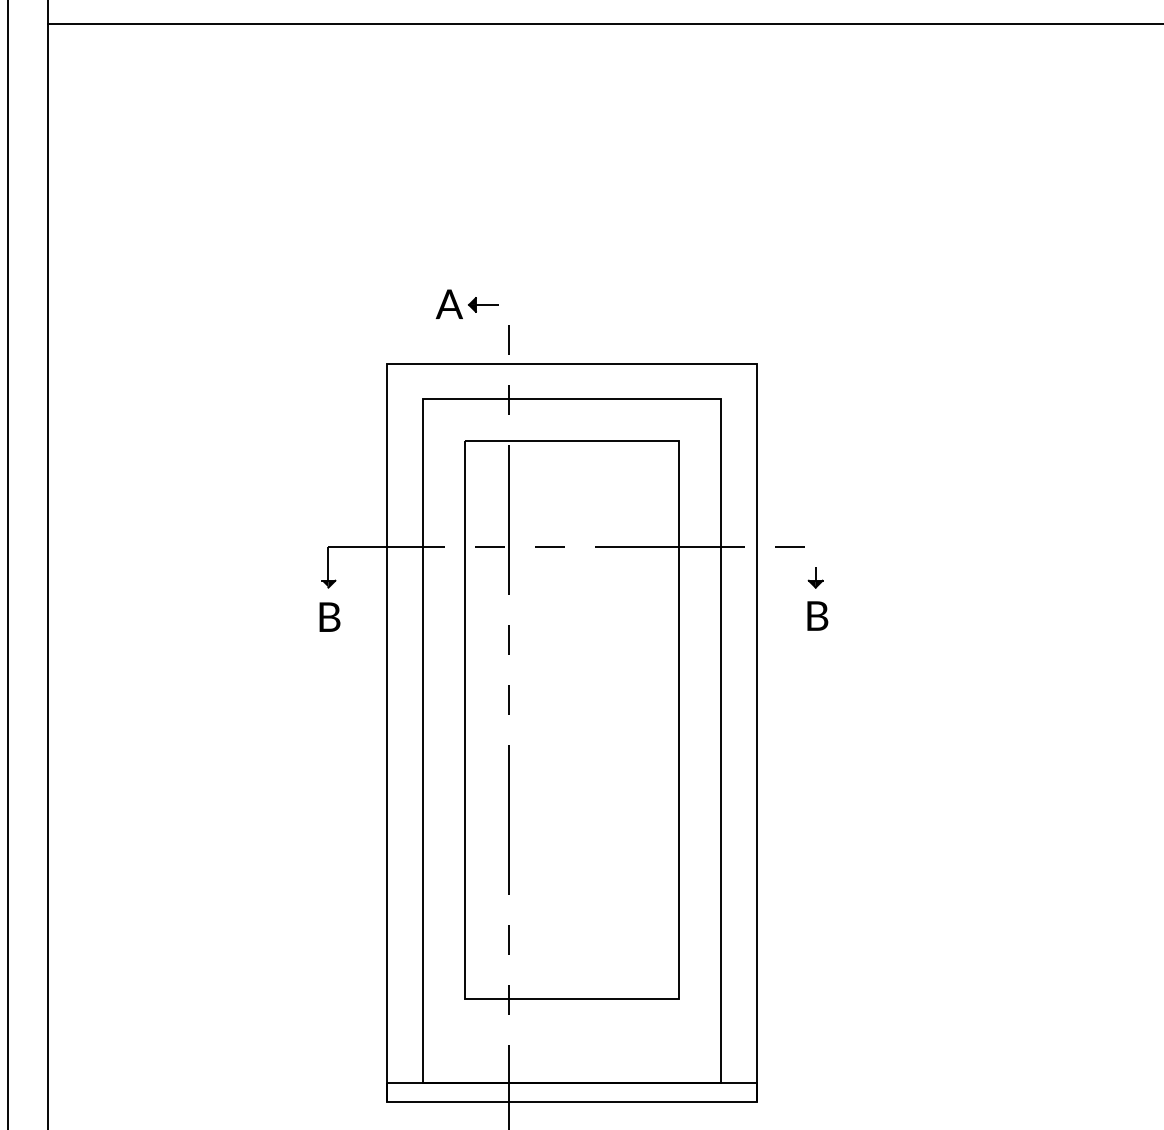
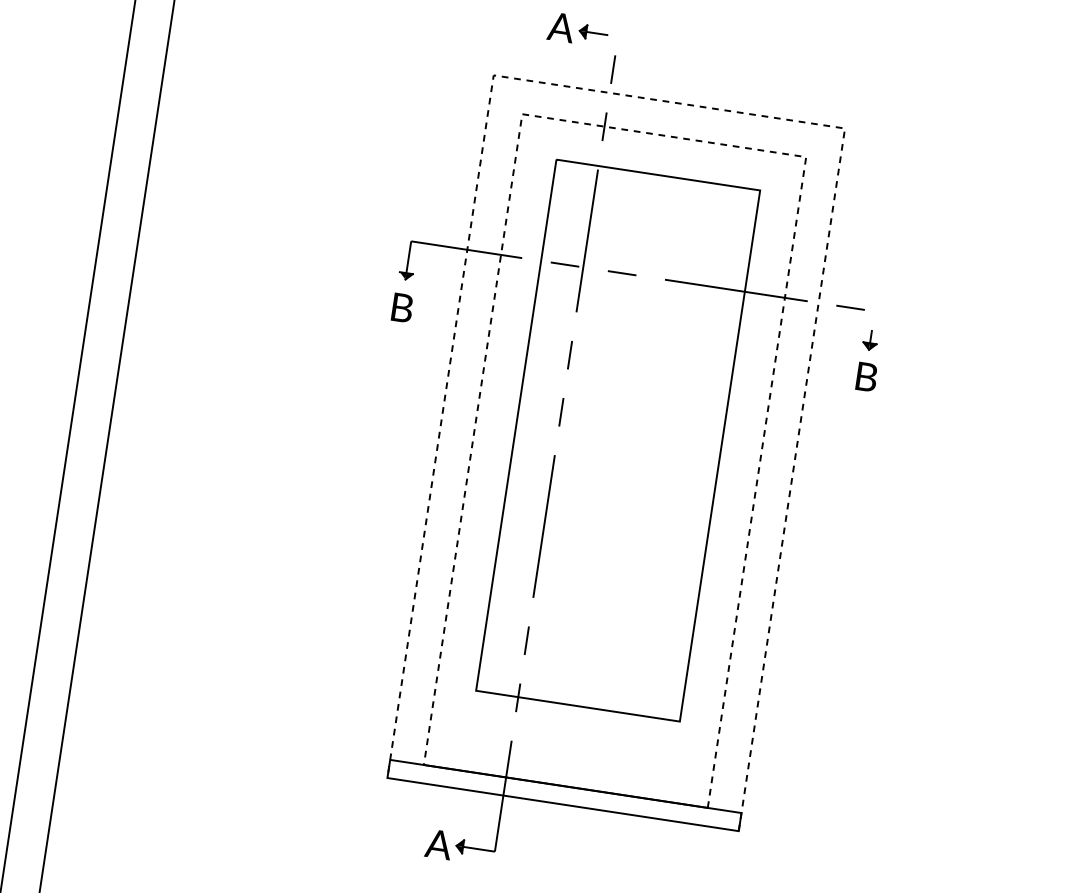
line: (572, 364) -> (669, 102), solid -> dashed
line: (571, 399) -> (663, 135), solid -> dashed

